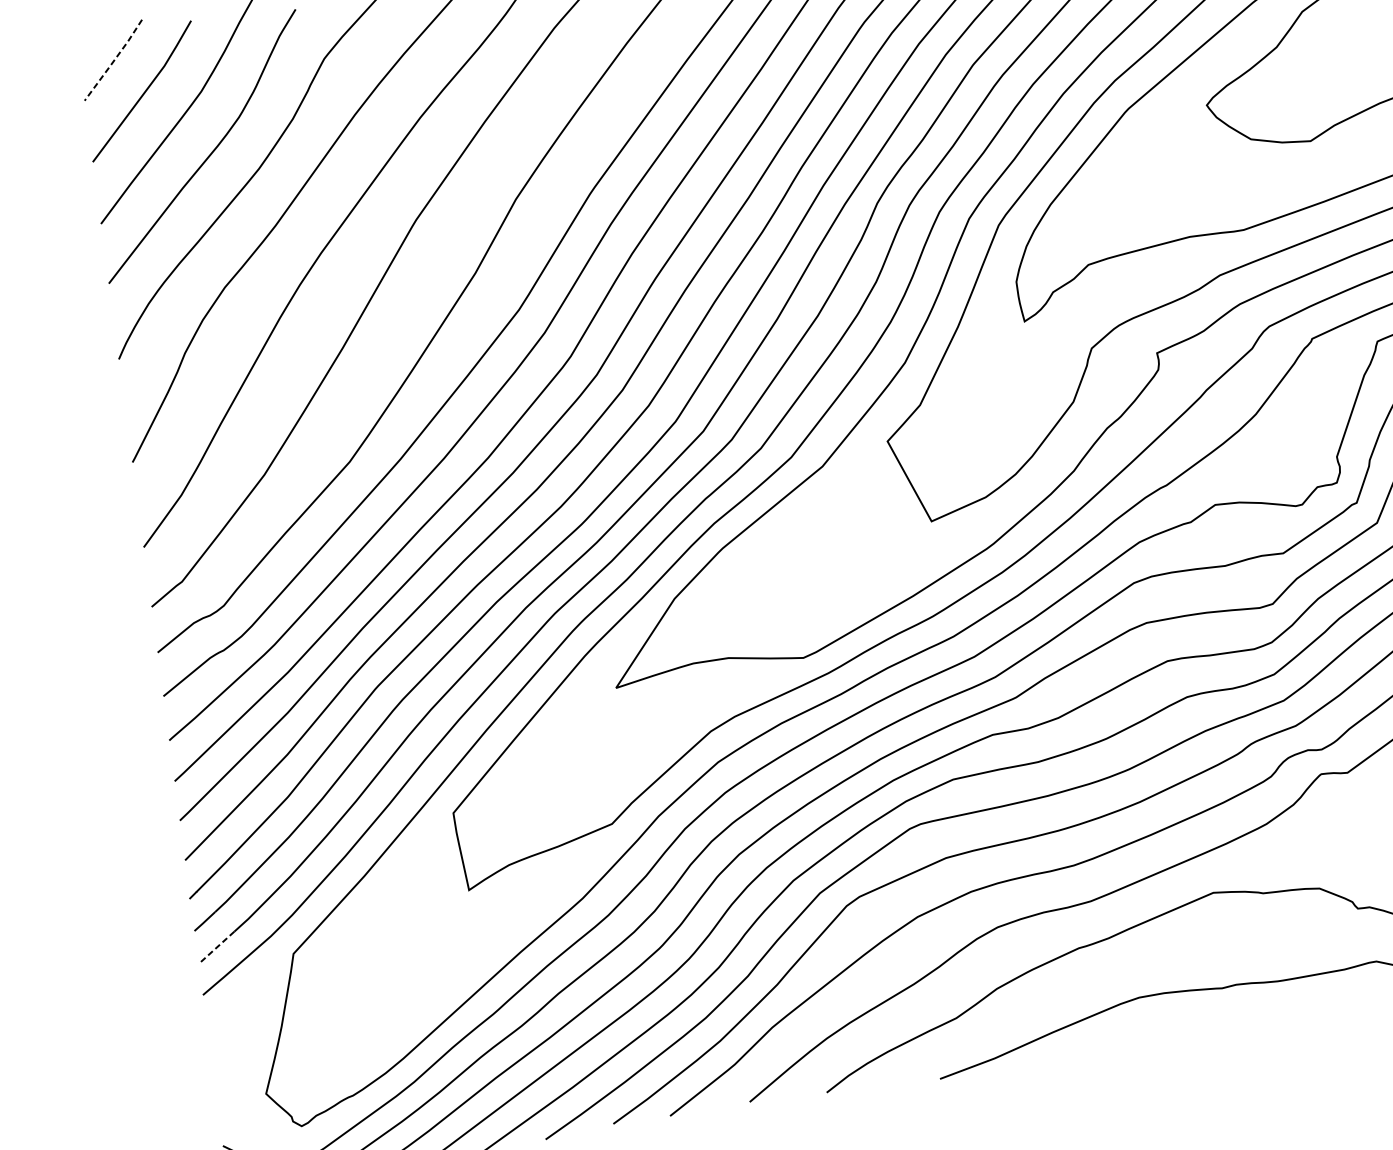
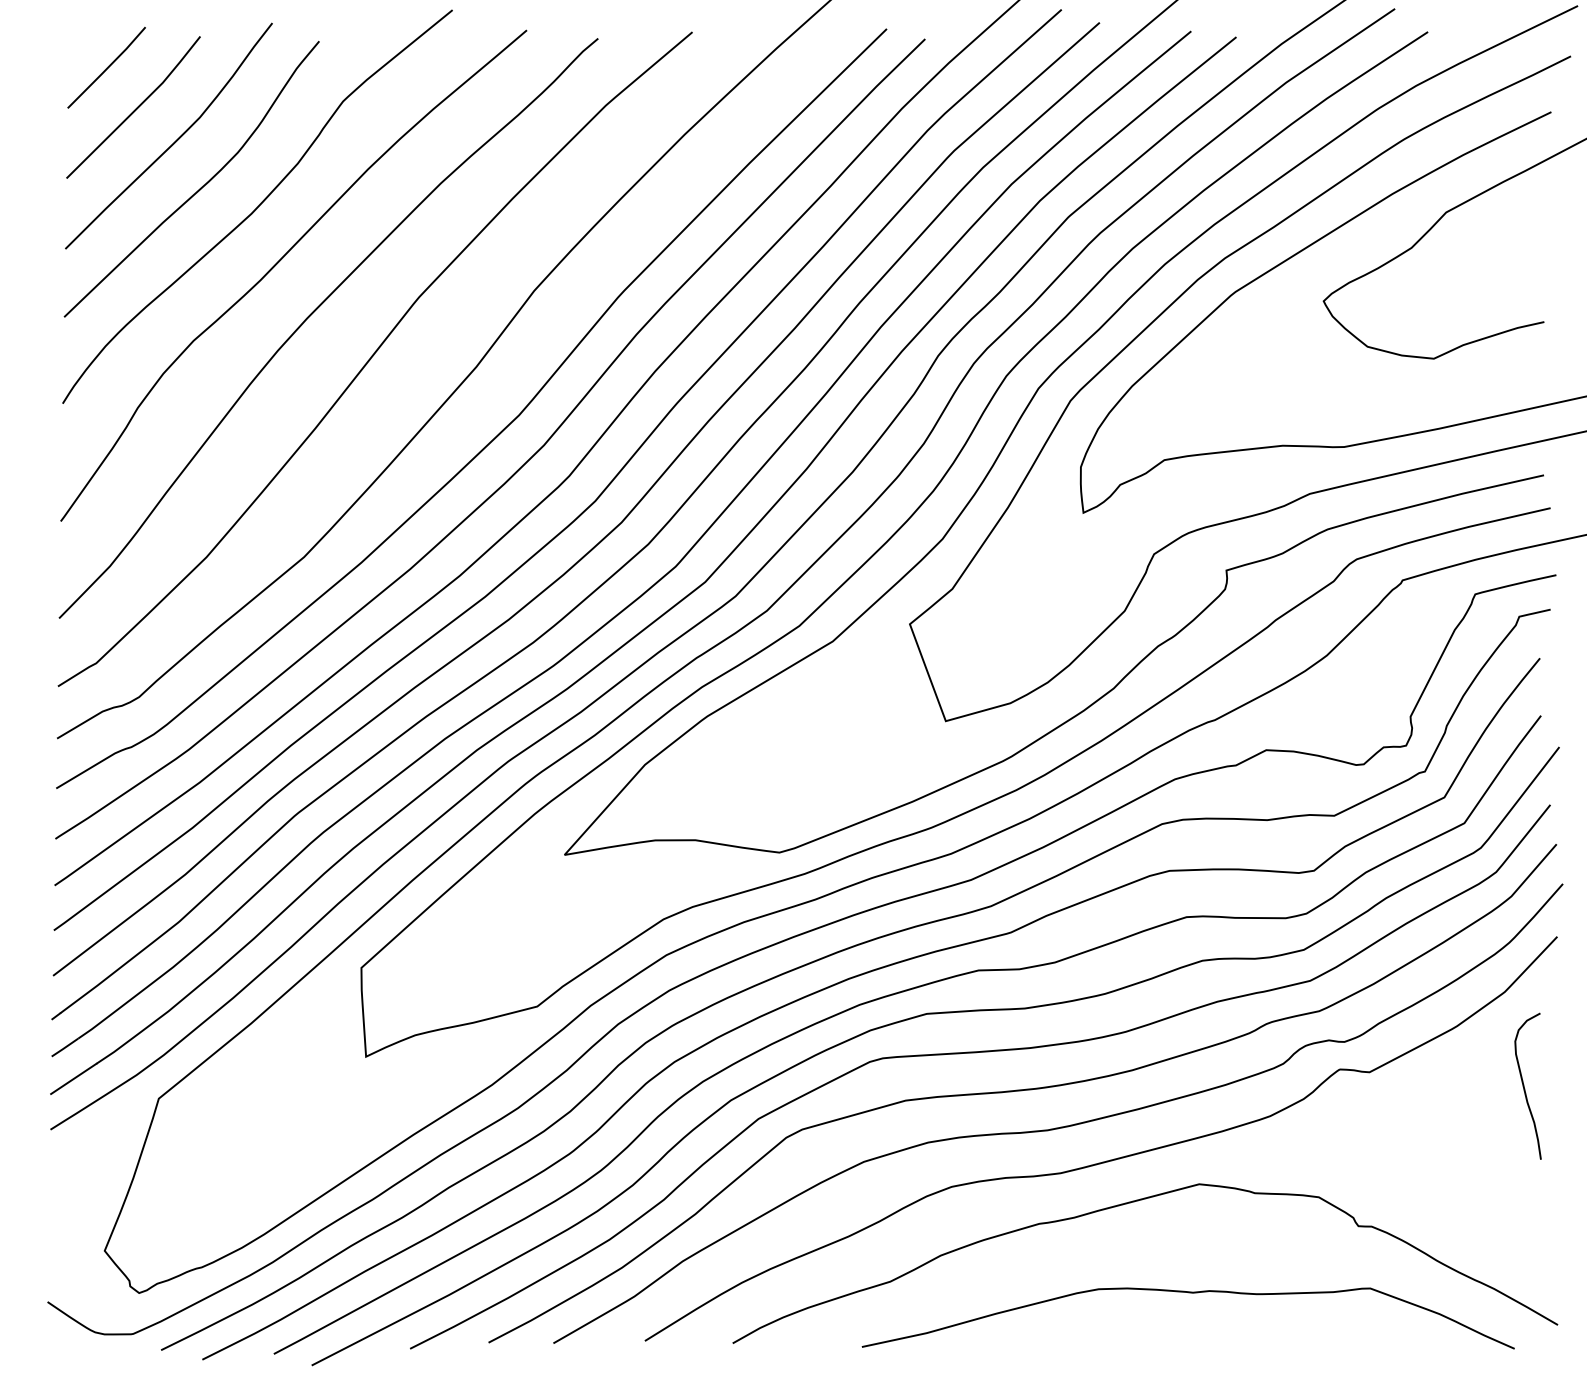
line: (114, 60) -> (107, 68), dashed -> solid
line: (216, 948) -> (73, 1079), dashed -> solid

